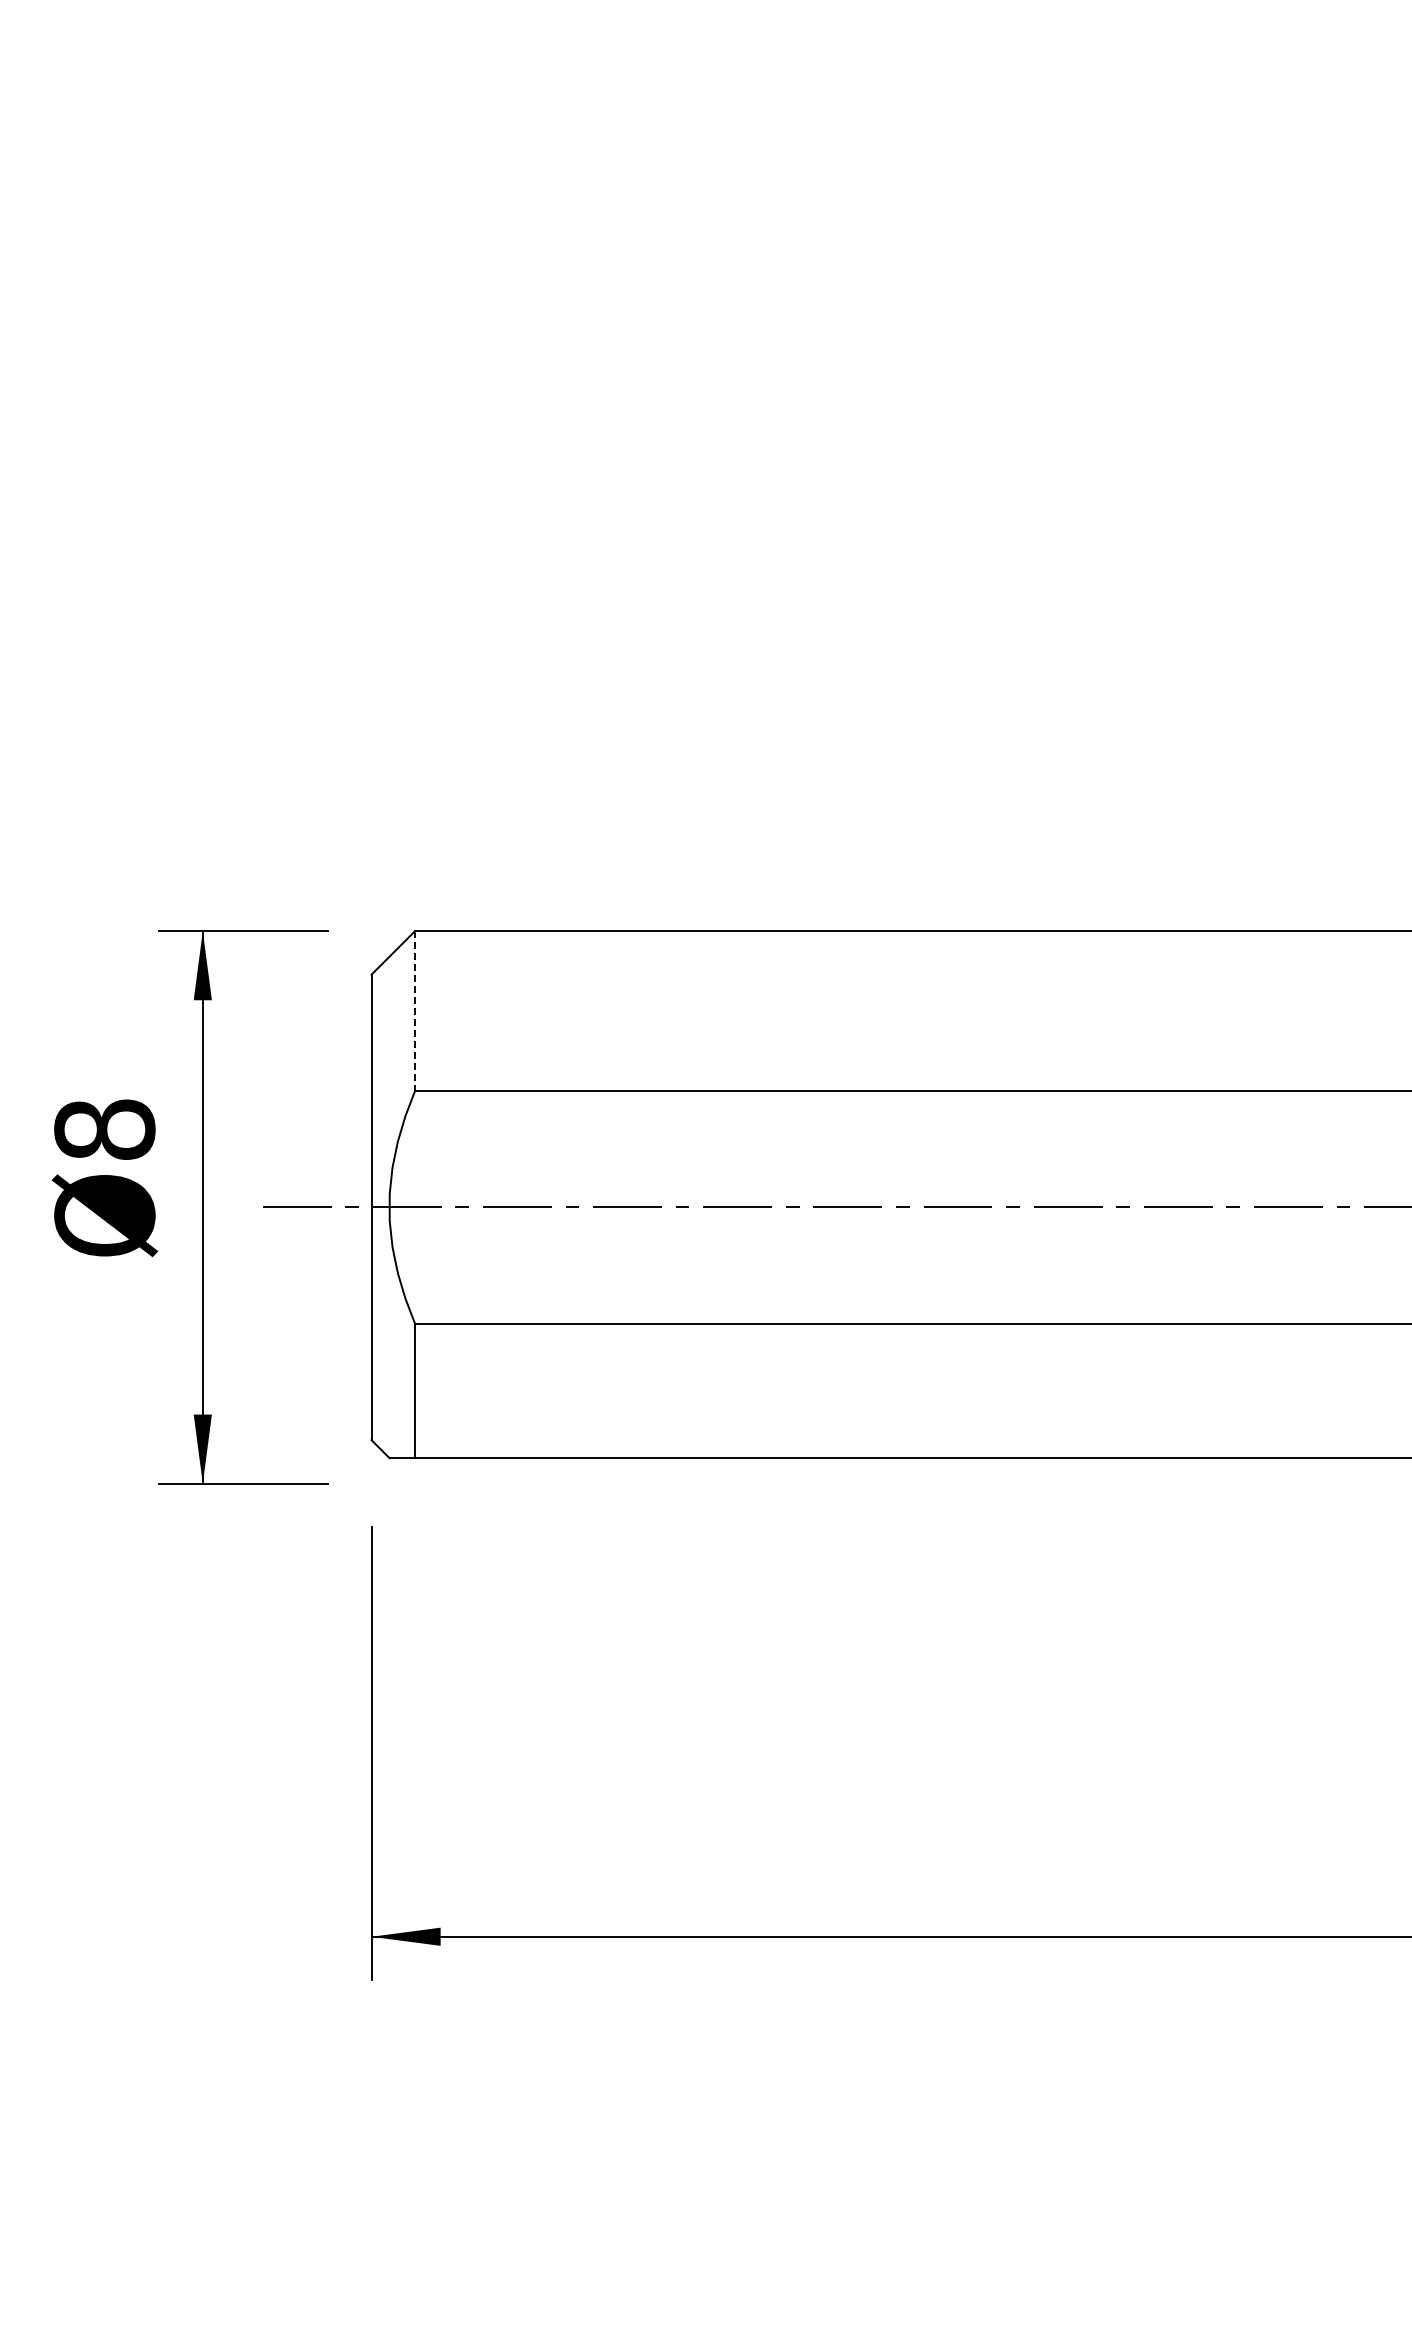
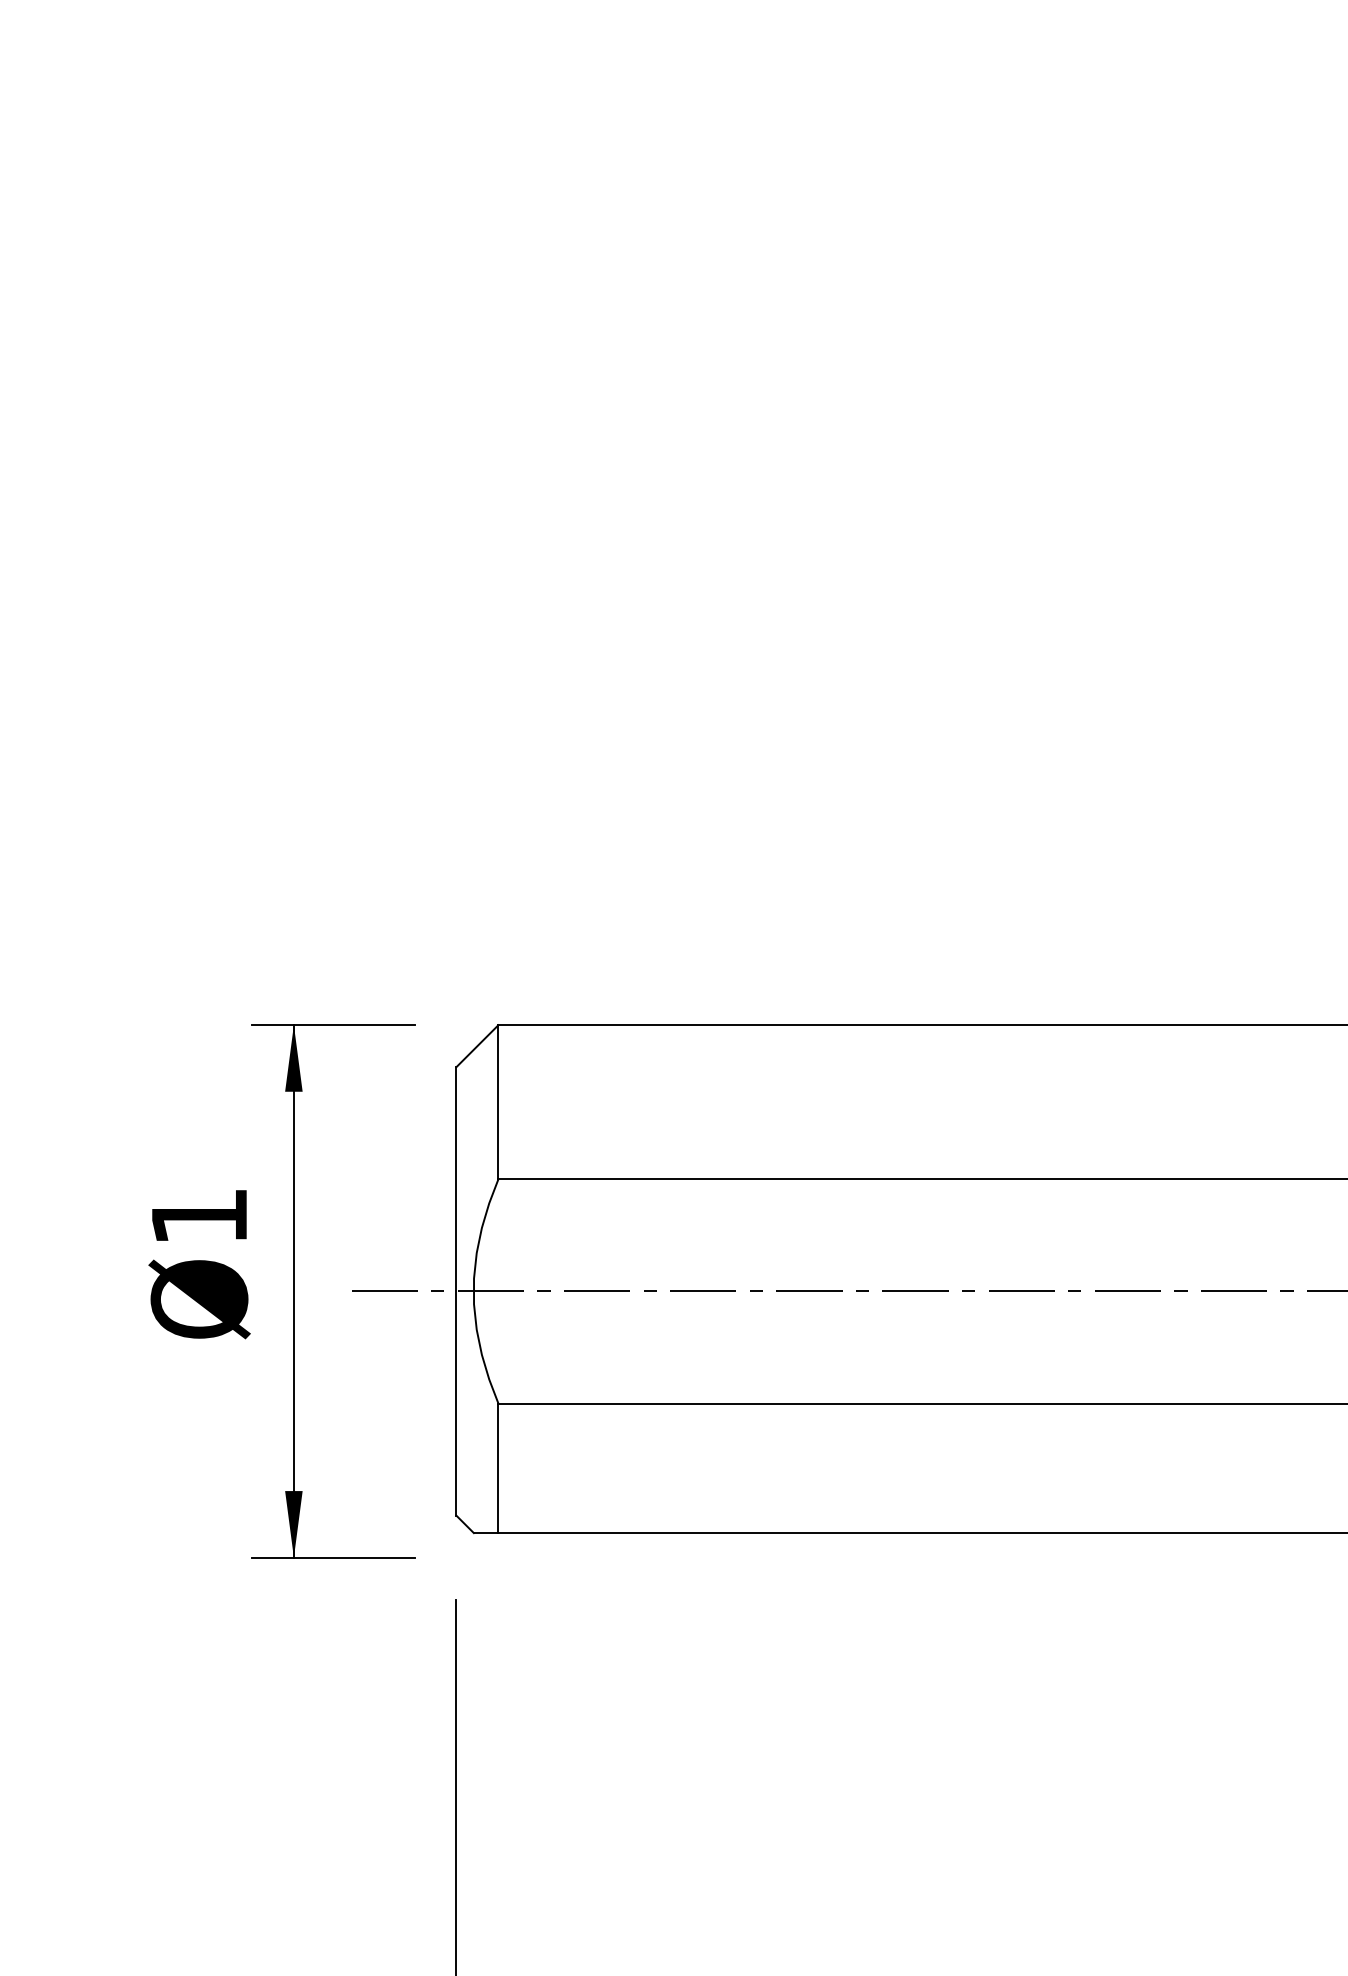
line: (415, 1011) -> (498, 1102), dashed -> solid
text: (104, 1129) -> (199, 1216), Ø8 -> Ø1

